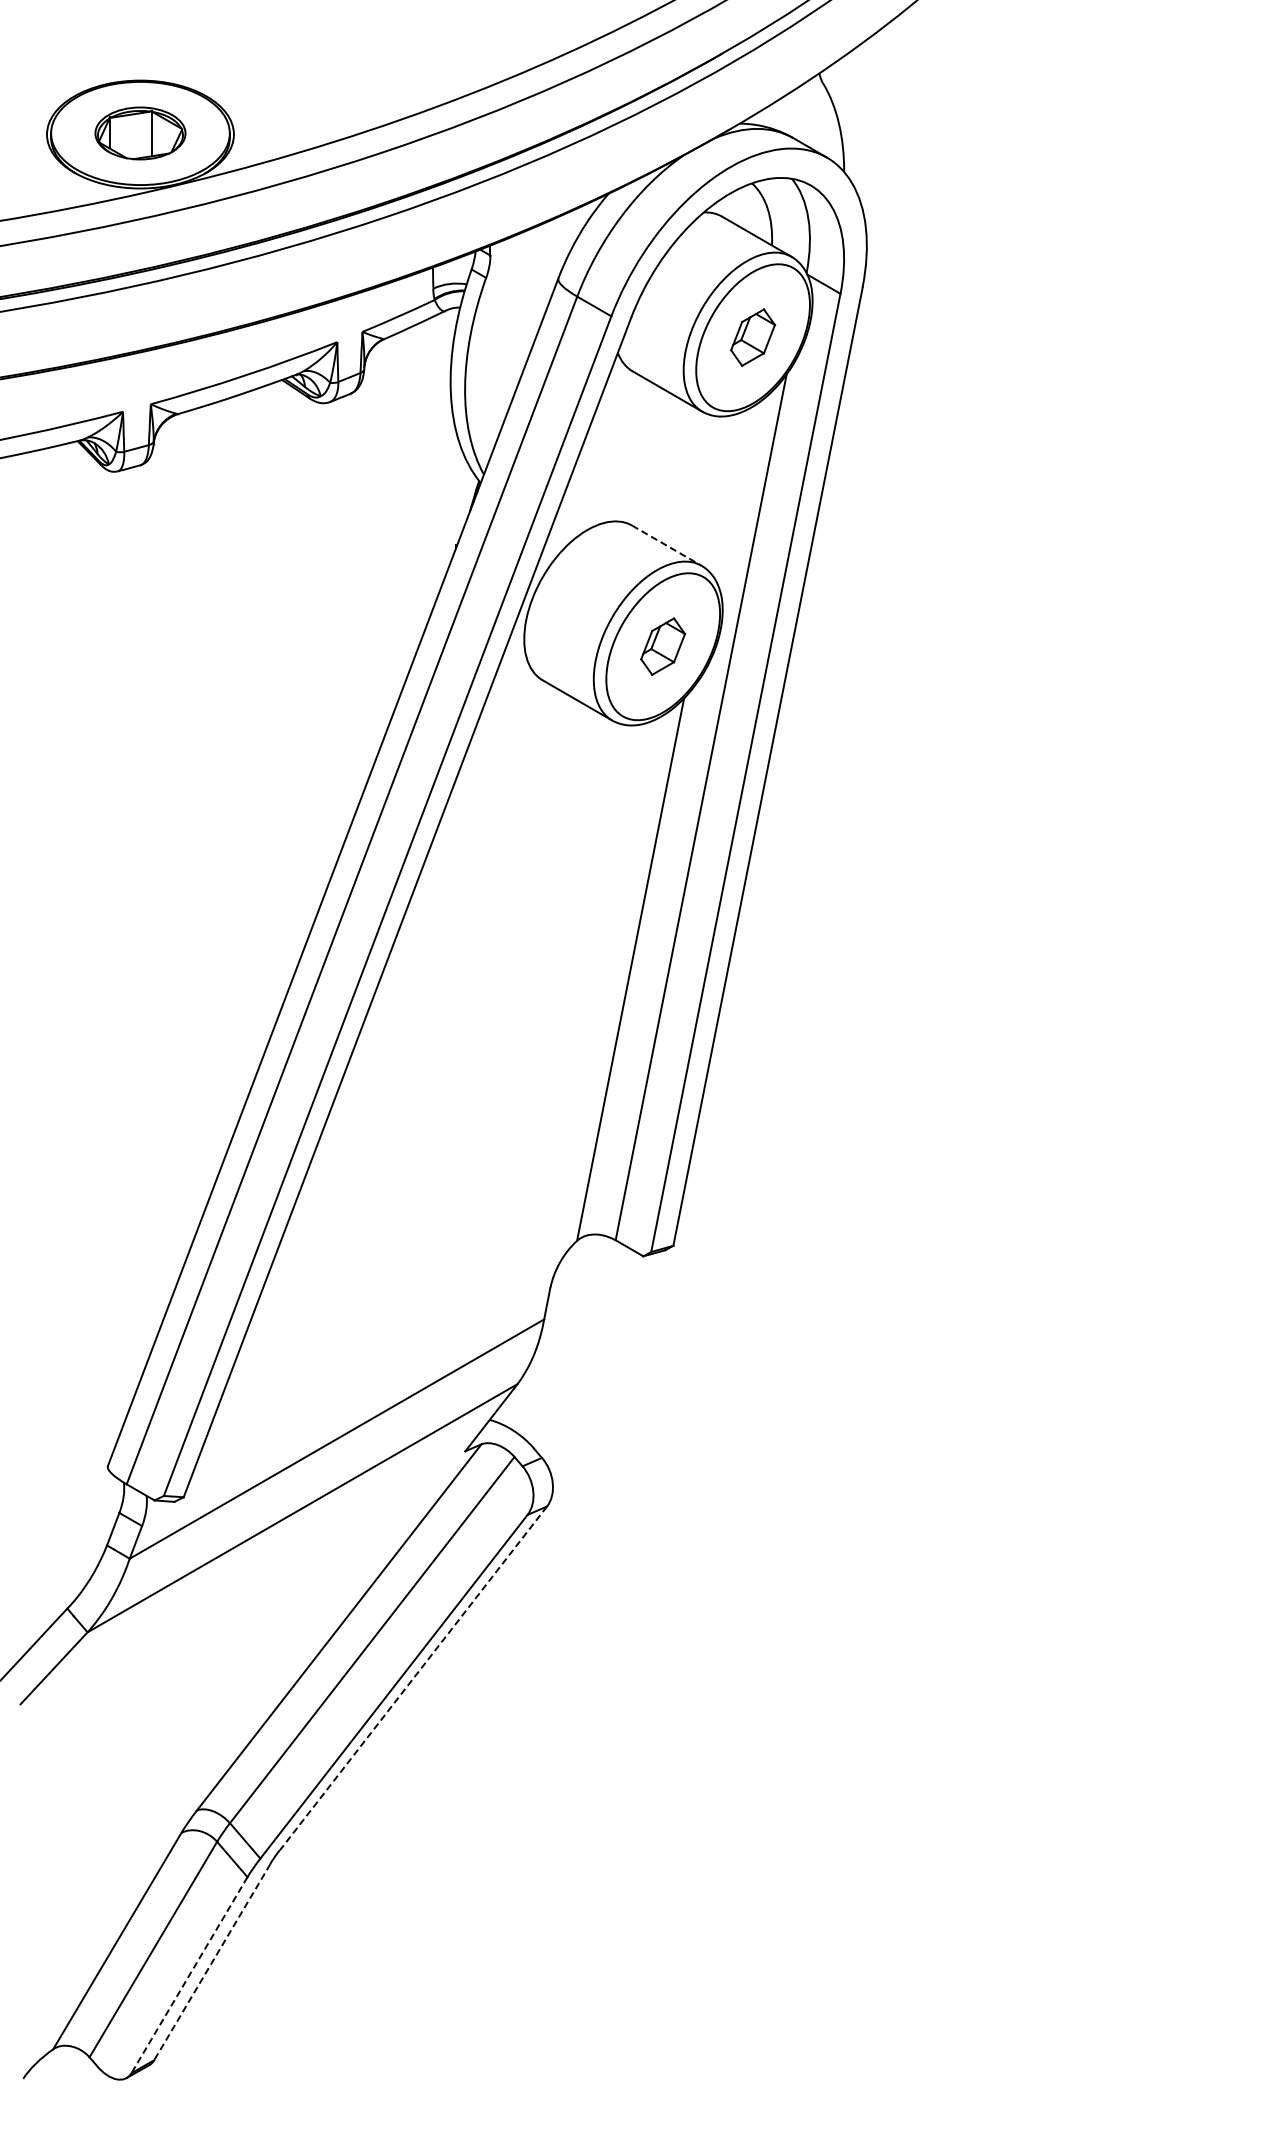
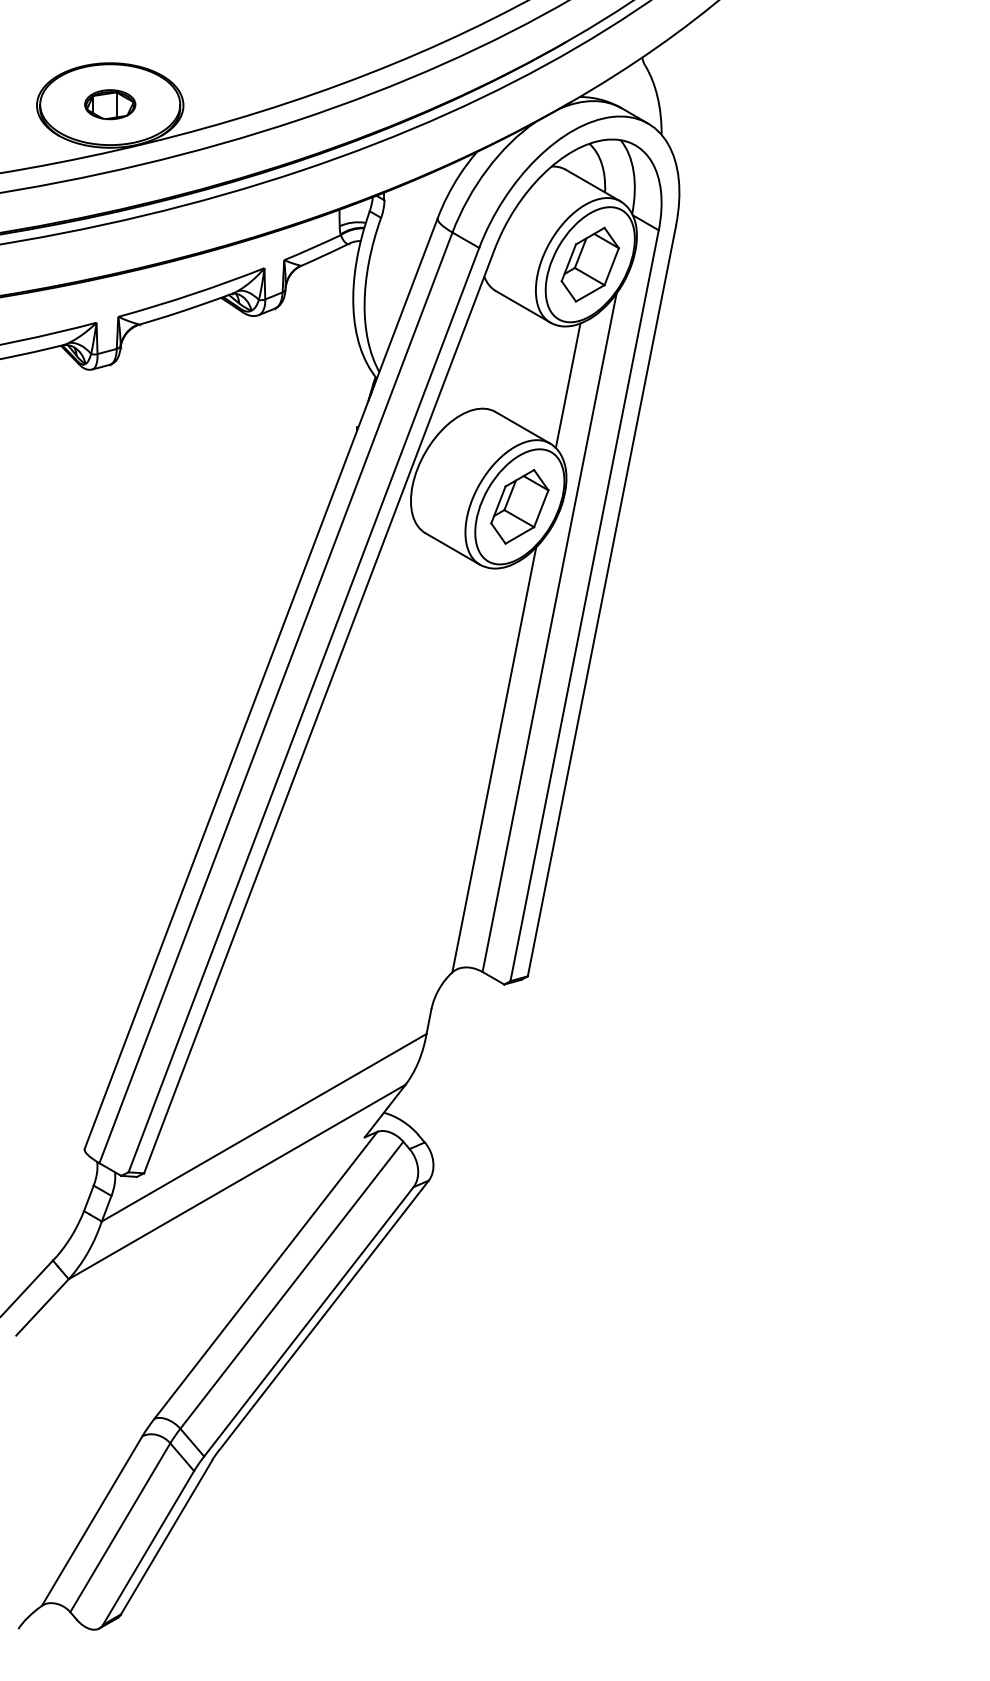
part: (140, 133) -> (110, 104), size x0.71
part: (752, 337) -> (589, 264), size x1.67
line: (724, 491) -> (567, 385), added
line: (667, 545) -> (523, 427), dashed -> solid
part: (662, 646) -> (519, 506), size x1.67
line: (413, 1678) -> (324, 1315), dashed -> solid
line: (212, 1962) -> (166, 1537), dashed -> solid
line: (189, 1975) -> (148, 1548), dashed -> solid

